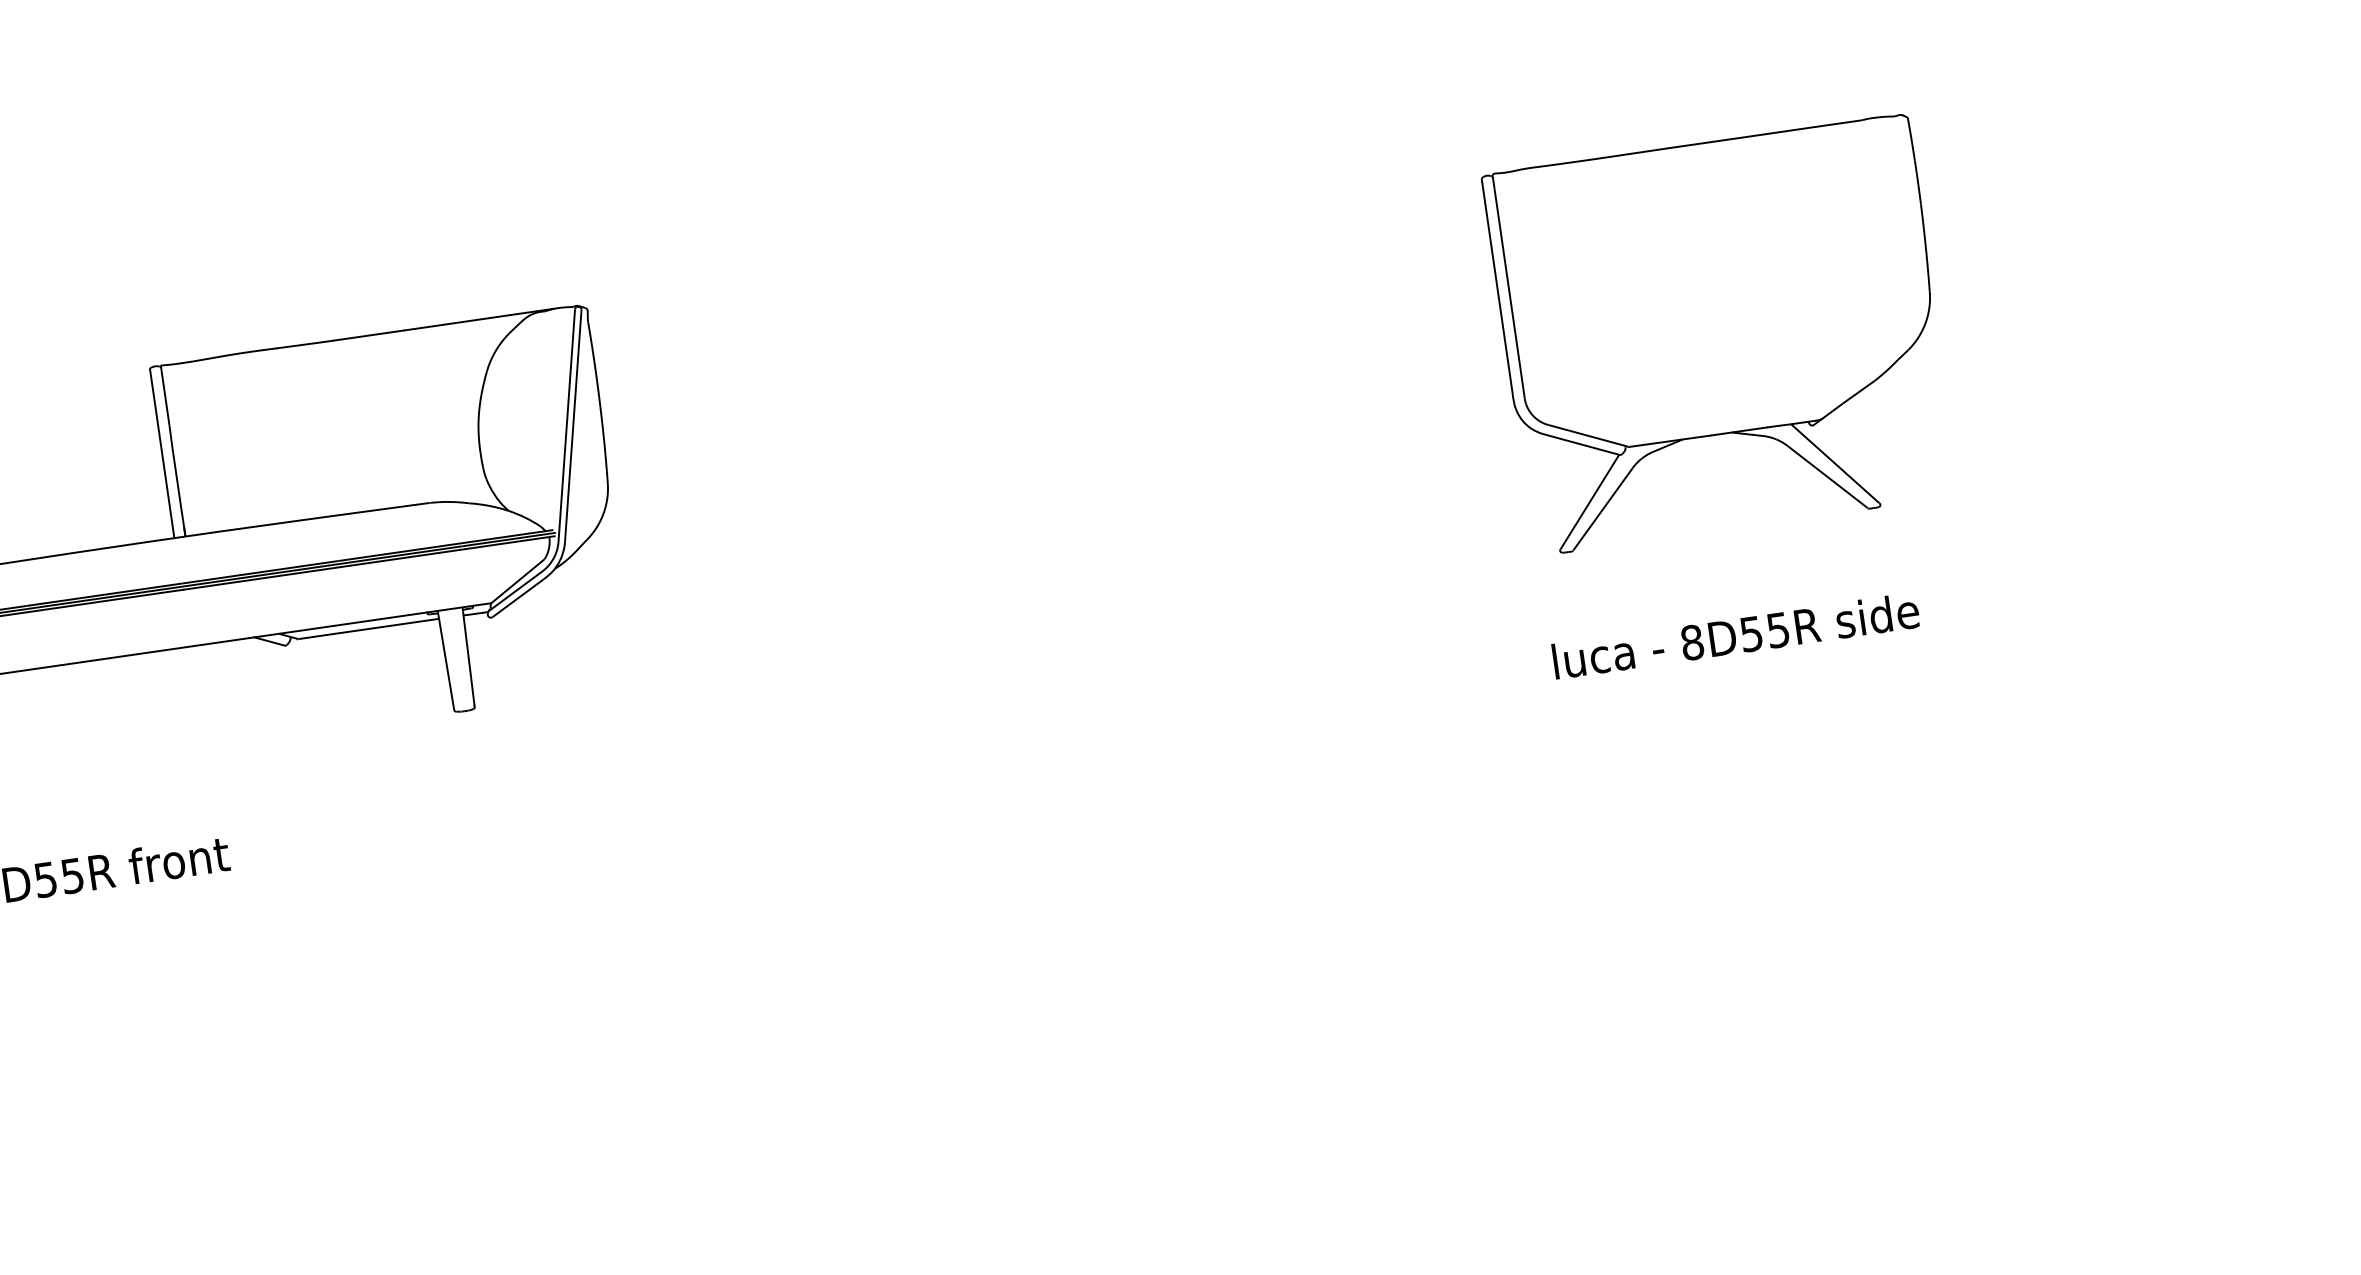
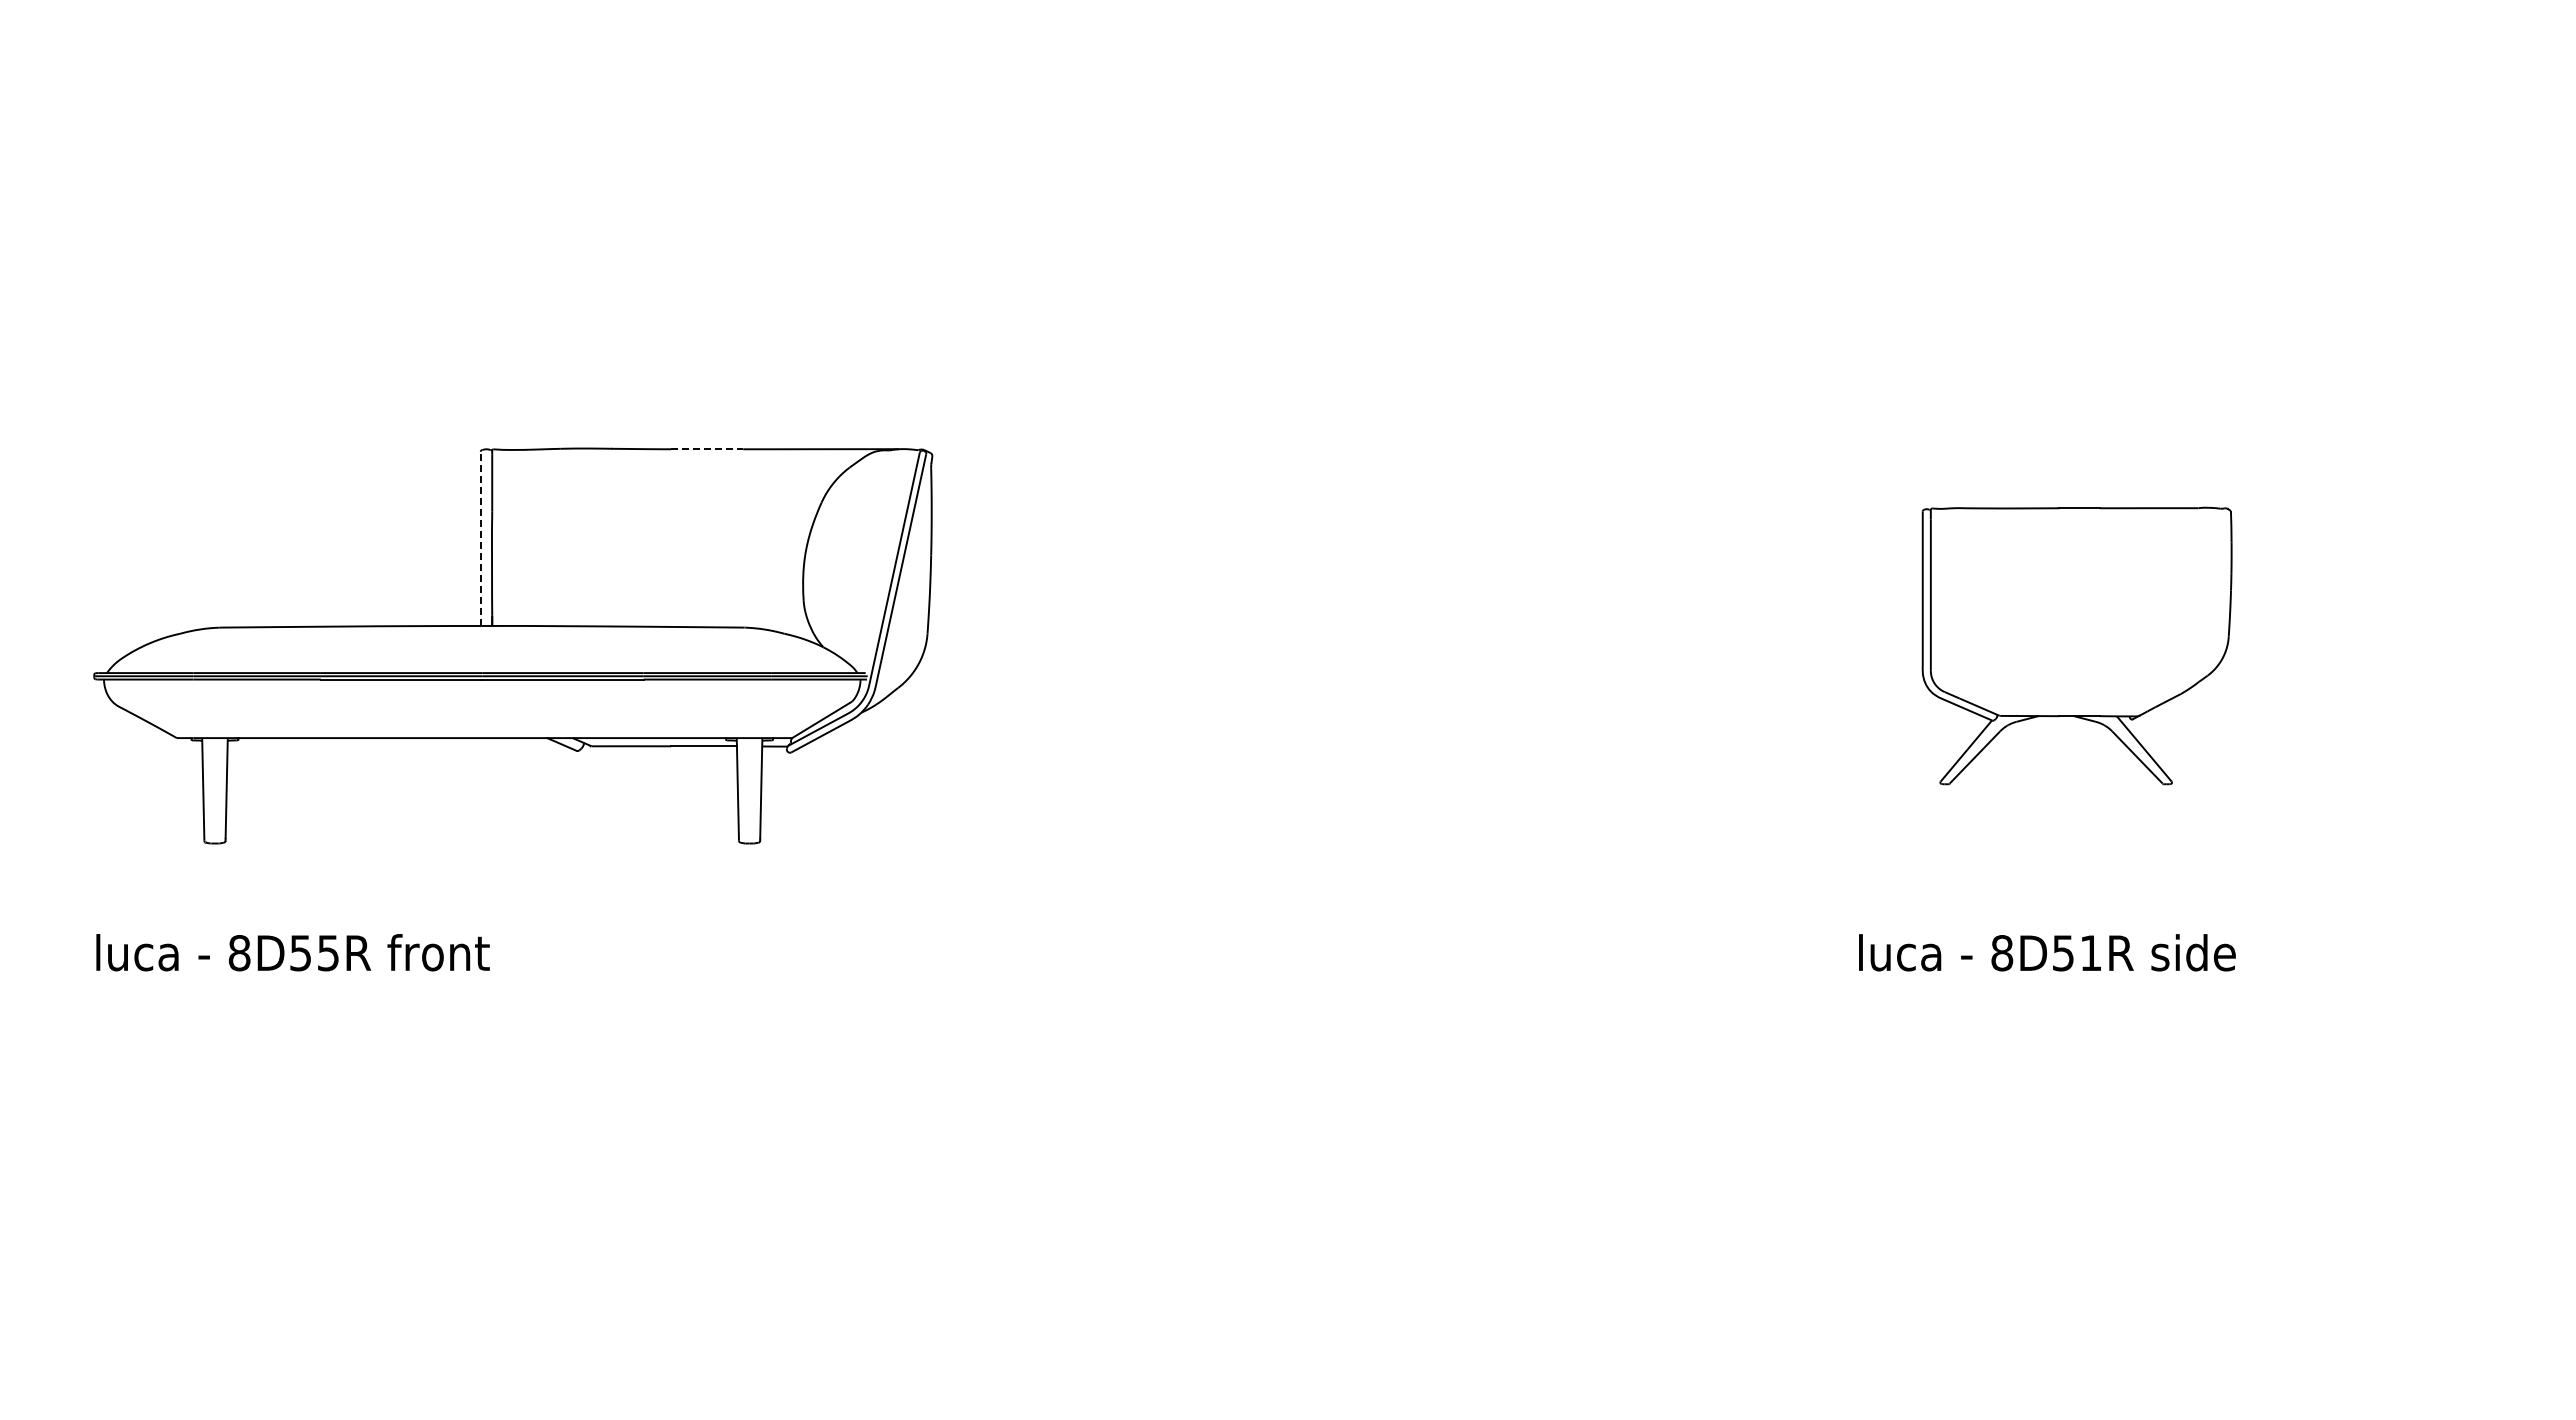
part: (1721, 334) -> (2076, 645), size x0.7
line: (369, 335) -> (707, 449), solid -> dashed
line: (161, 453) -> (480, 538), solid -> dashed
text: (1777, 630) -> (2090, 953), 8D55R -> 8D51R

